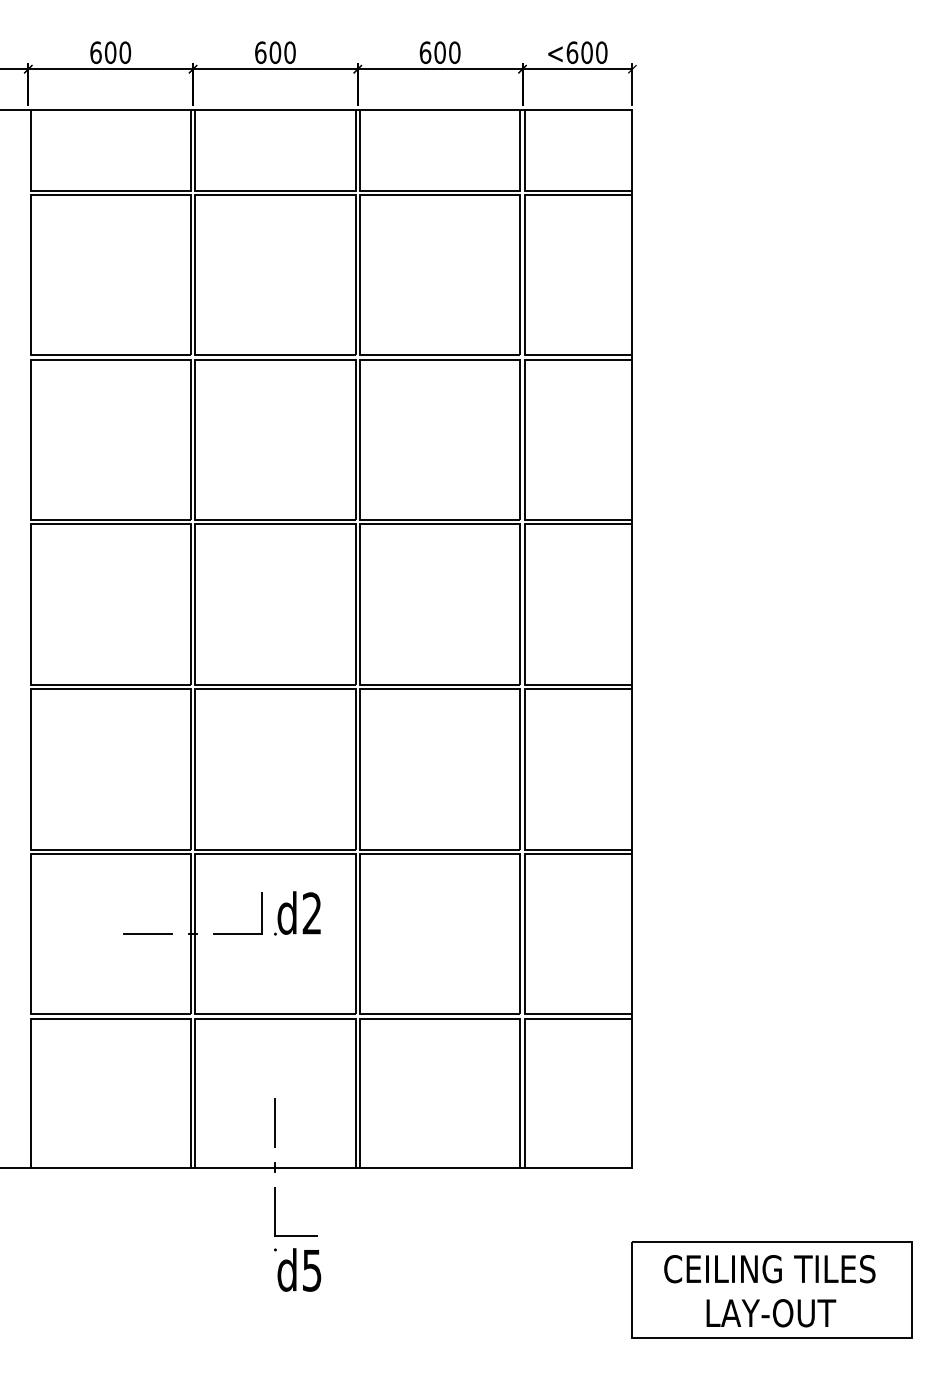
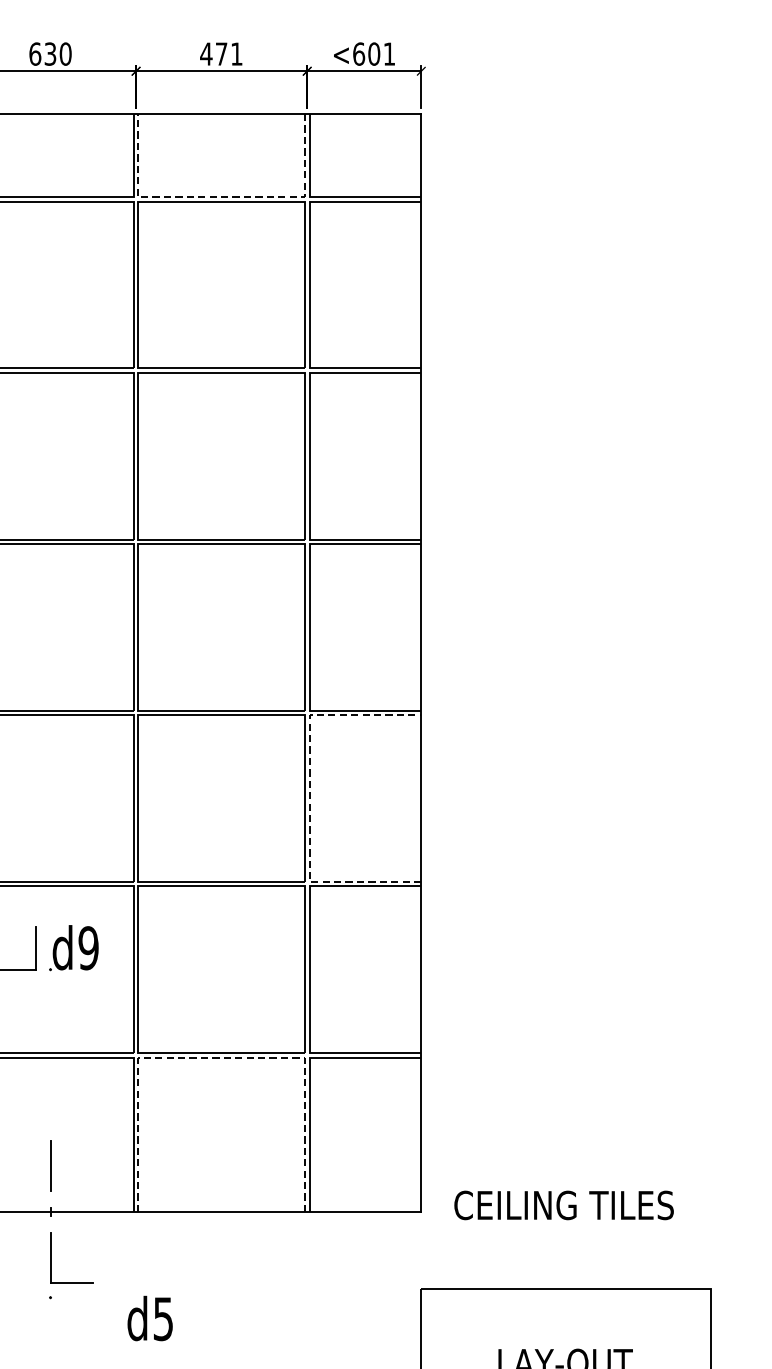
text: (275, 52) -> (50, 53), 600 -> 630
text: (439, 52) -> (220, 53), 600 -> 471
text: (601, 52) -> (389, 53), <600 -> <601
line: (439, 190) -> (220, 197), solid -> dashed
line: (524, 768) -> (309, 797), solid -> dashed
text: (311, 913) -> (87, 948), d2 -> d9
line: (440, 1018) -> (221, 1057), solid -> dashed
text: (299, 1269) -> (150, 1317), moved
text: (769, 1269) -> (563, 1205), moved

